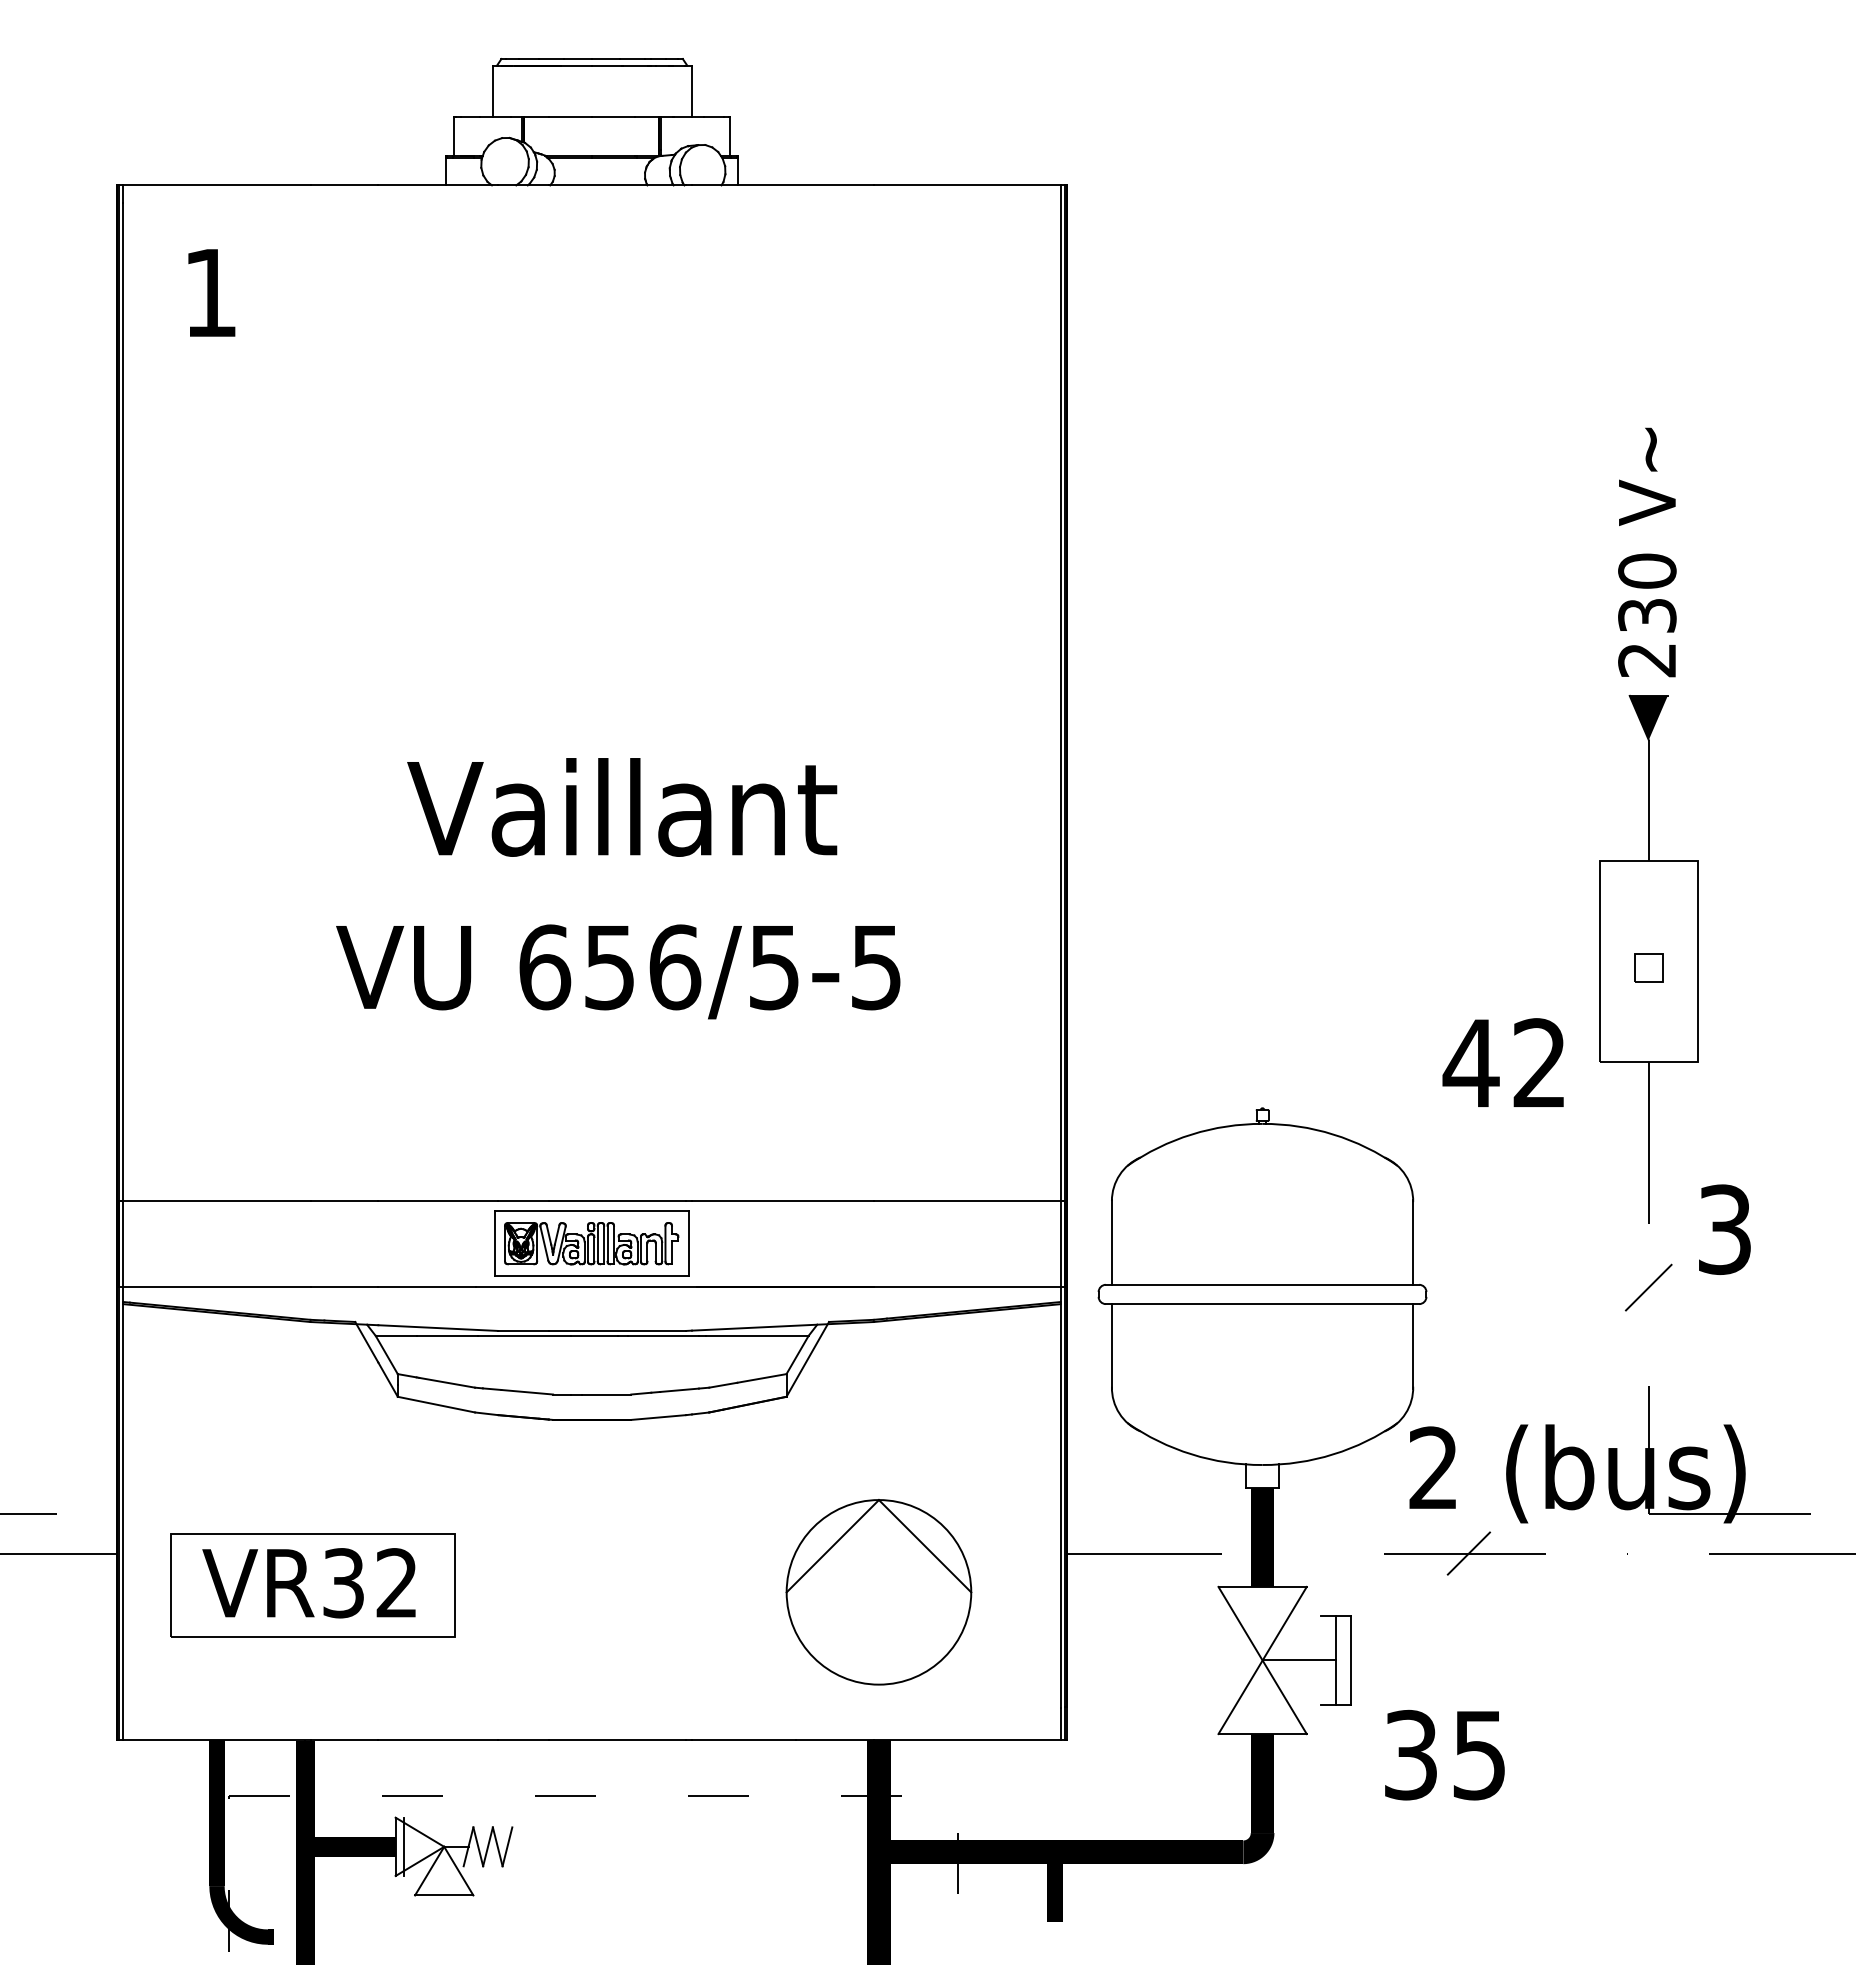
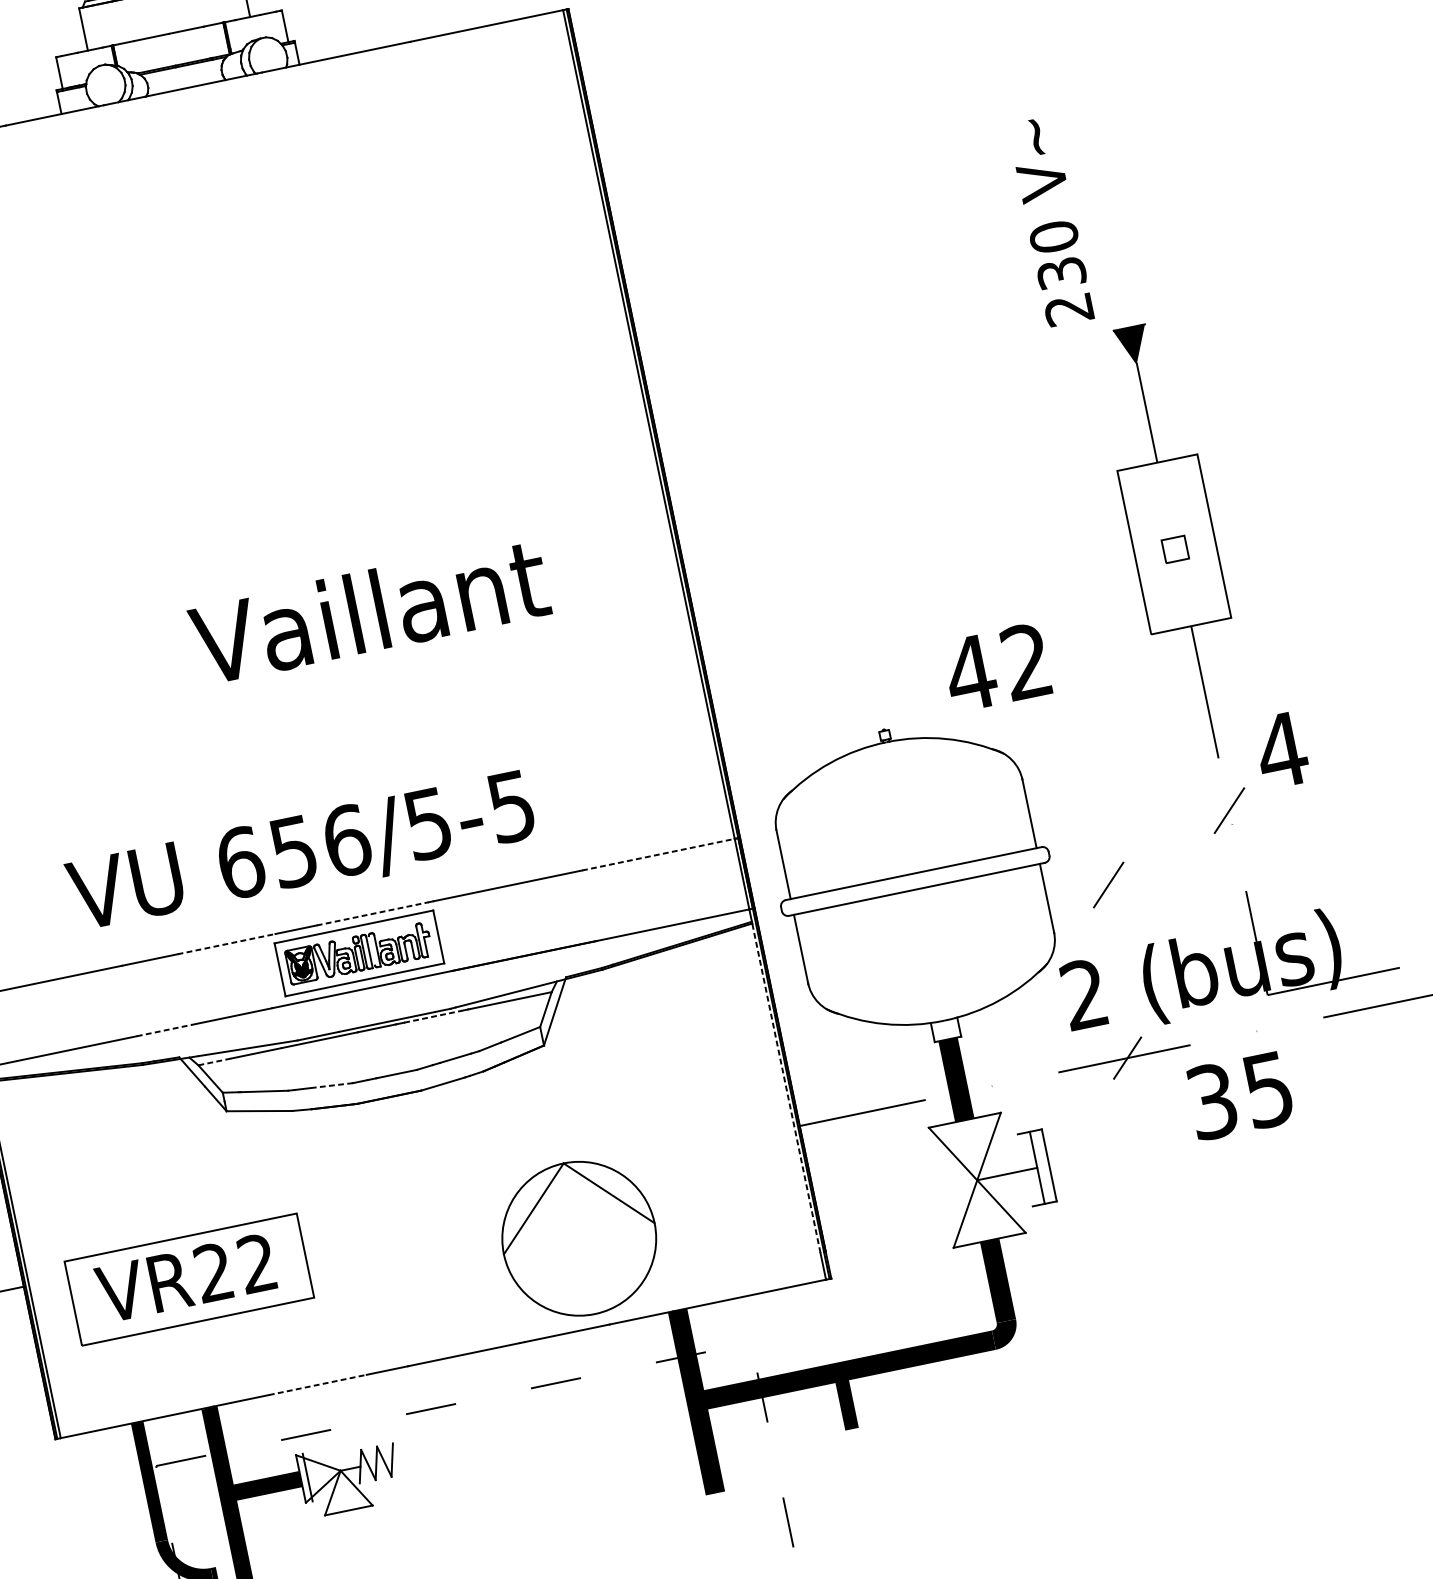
text: (1647, 552) -> (1051, 221), moved
text: (622, 807) -> (369, 611), moved
text: (618, 971) -> (301, 853), moved
text: (1502, 1062) -> (996, 667), moved
line: (438, 1200) -> (226, 944), solid -> dashed
line: (617, 1200) -> (372, 913), solid -> dashed
line: (967, 1200) -> (658, 854), solid -> dashed
text: (1724, 1229) -> (1281, 750), 3 -> 4
line: (607, 1243) -> (371, 950), removed
line: (344, 1286) -> (164, 1030), solid -> dashed
line: (396, 1336) -> (215, 1062), solid -> dashed
line: (663, 1336) -> (433, 1017), solid -> dashed
line: (1488, 1345) -> (1108, 884), added
line: (527, 1392) -> (331, 1085), solid -> dashed
line: (1060, 1504) -> (785, 1087), solid -> dashed
text: (343, 1583) -> (213, 1272), VR32 -> VR22
part: (878, 1592) -> (578, 1238), moved
line: (438, 1740) -> (317, 1384), solid -> dashed
text: (1444, 1754) -> (1239, 1095), moved

